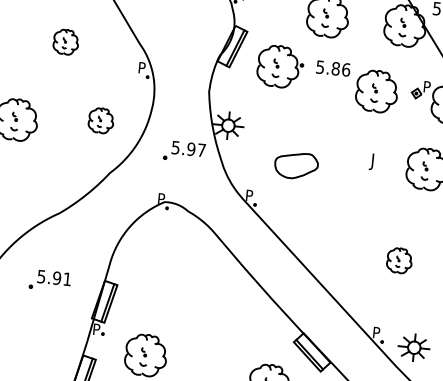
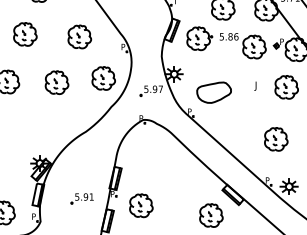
part: (65, 41) -> (79, 36), size x1.67
part: (100, 120) -> (103, 78), size x1.67
part: (295, 165) -> (213, 92), size x1.43
part: (399, 260) -> (276, 139), size x1.67
part: (48, 280) -> (81, 198), moved

